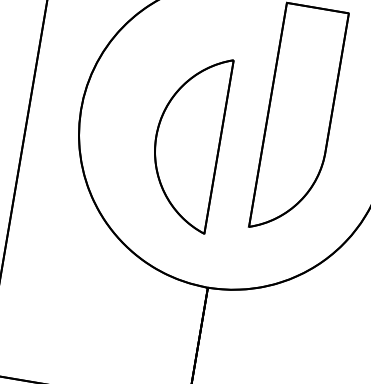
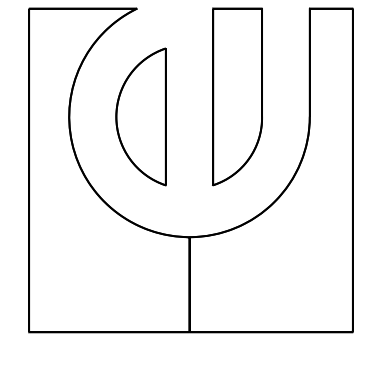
part: (187, 141) -> (140, 116), moved

